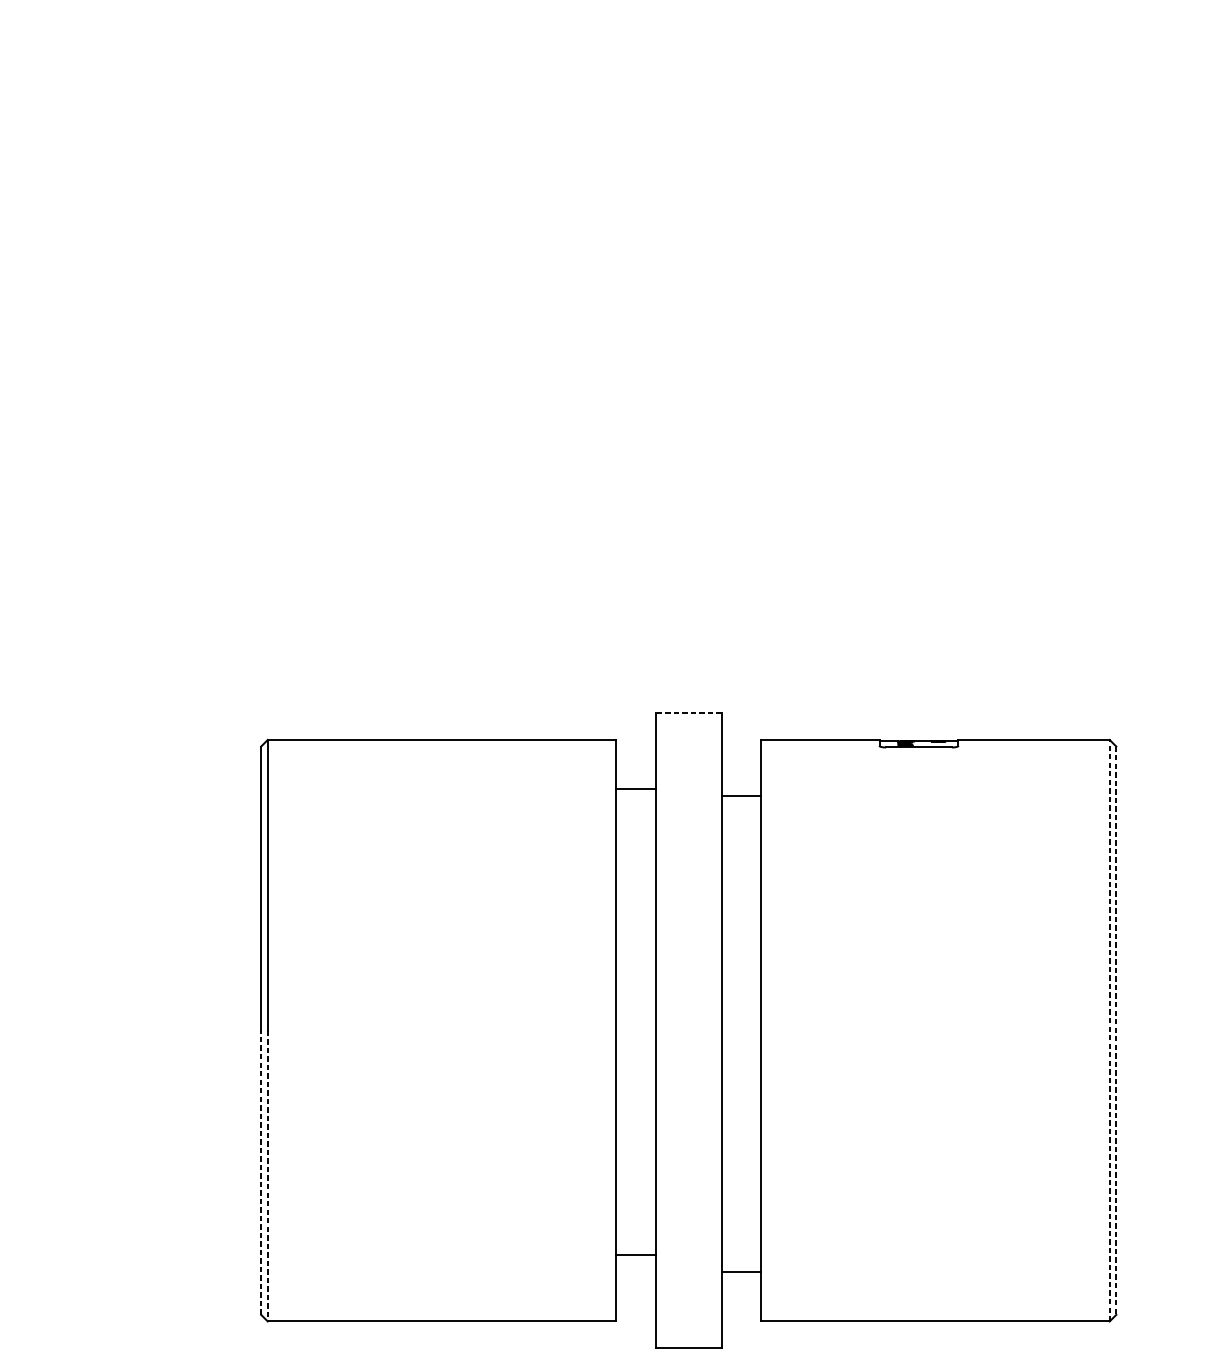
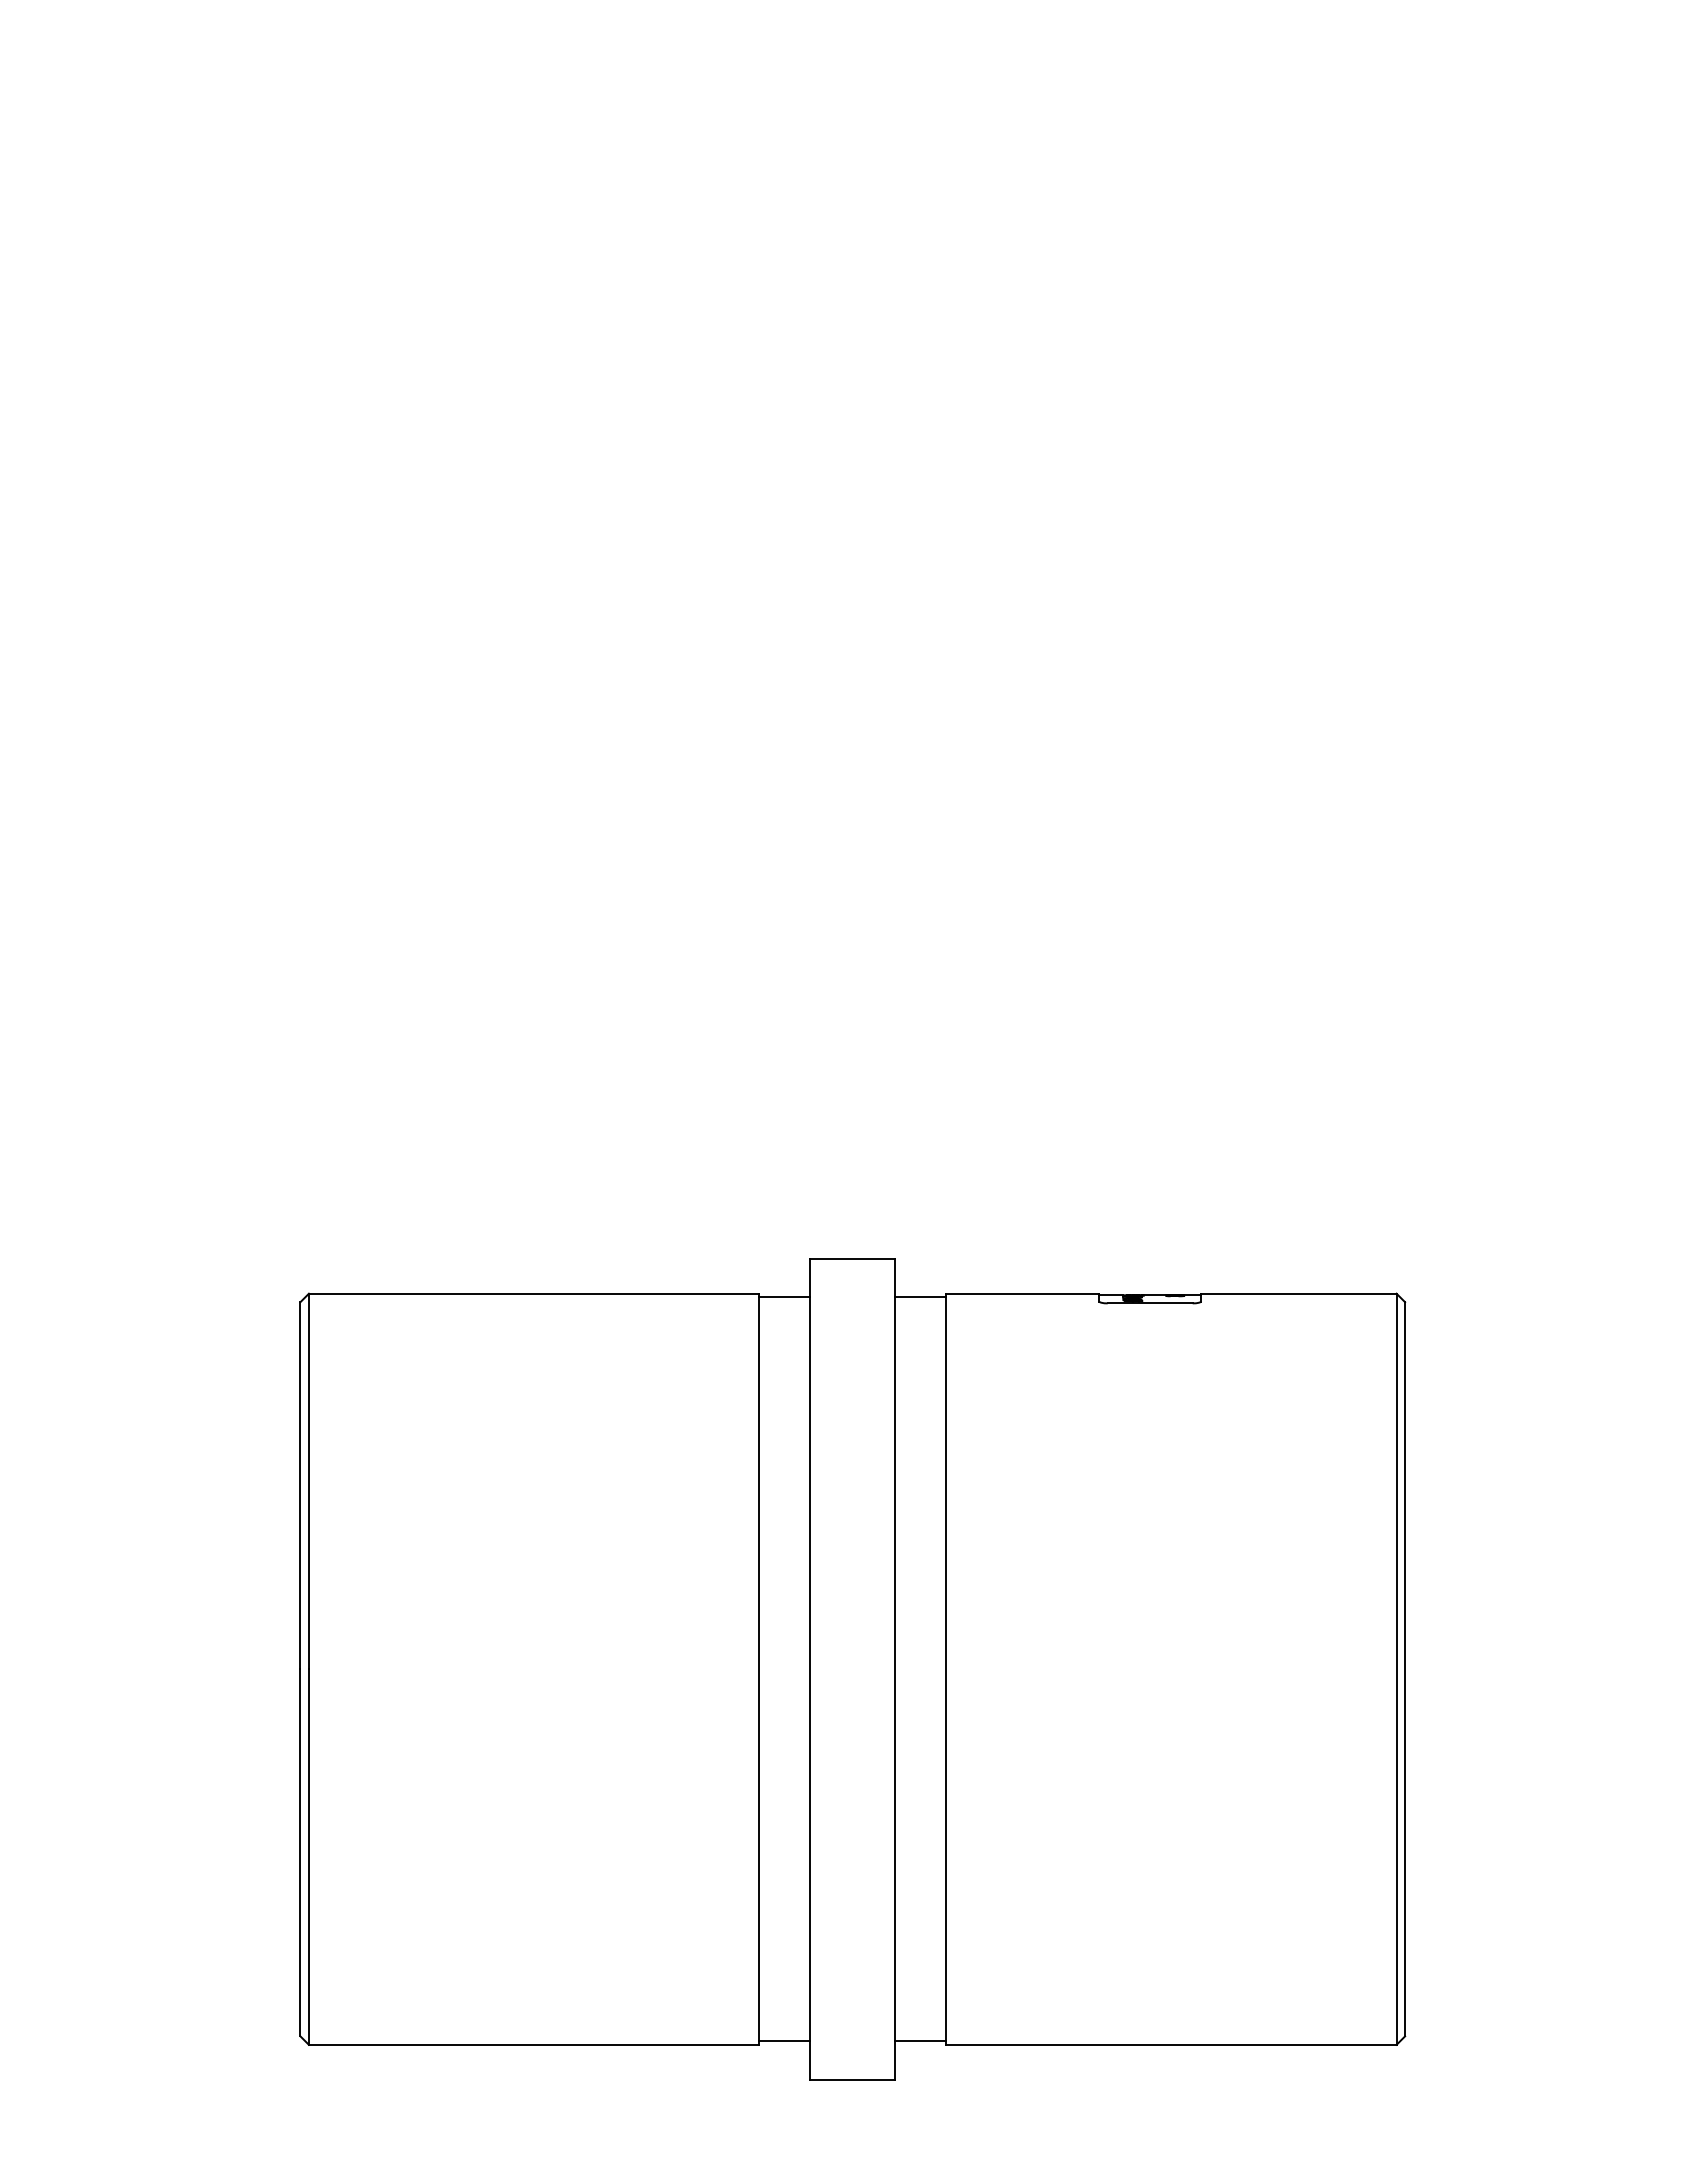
line: (688, 712) -> (852, 1258), dashed -> solid
line: (635, 789) -> (784, 1297), moved
line: (741, 796) -> (920, 1297), moved
line: (1109, 1030) -> (1396, 1669), dashed -> solid
line: (1116, 1030) -> (1405, 1669), dashed -> solid
line: (261, 1172) -> (300, 1852), dashed -> solid
line: (267, 1176) -> (308, 1857), dashed -> solid
line: (635, 1255) -> (784, 2041), moved
line: (741, 1271) -> (920, 2041), moved

